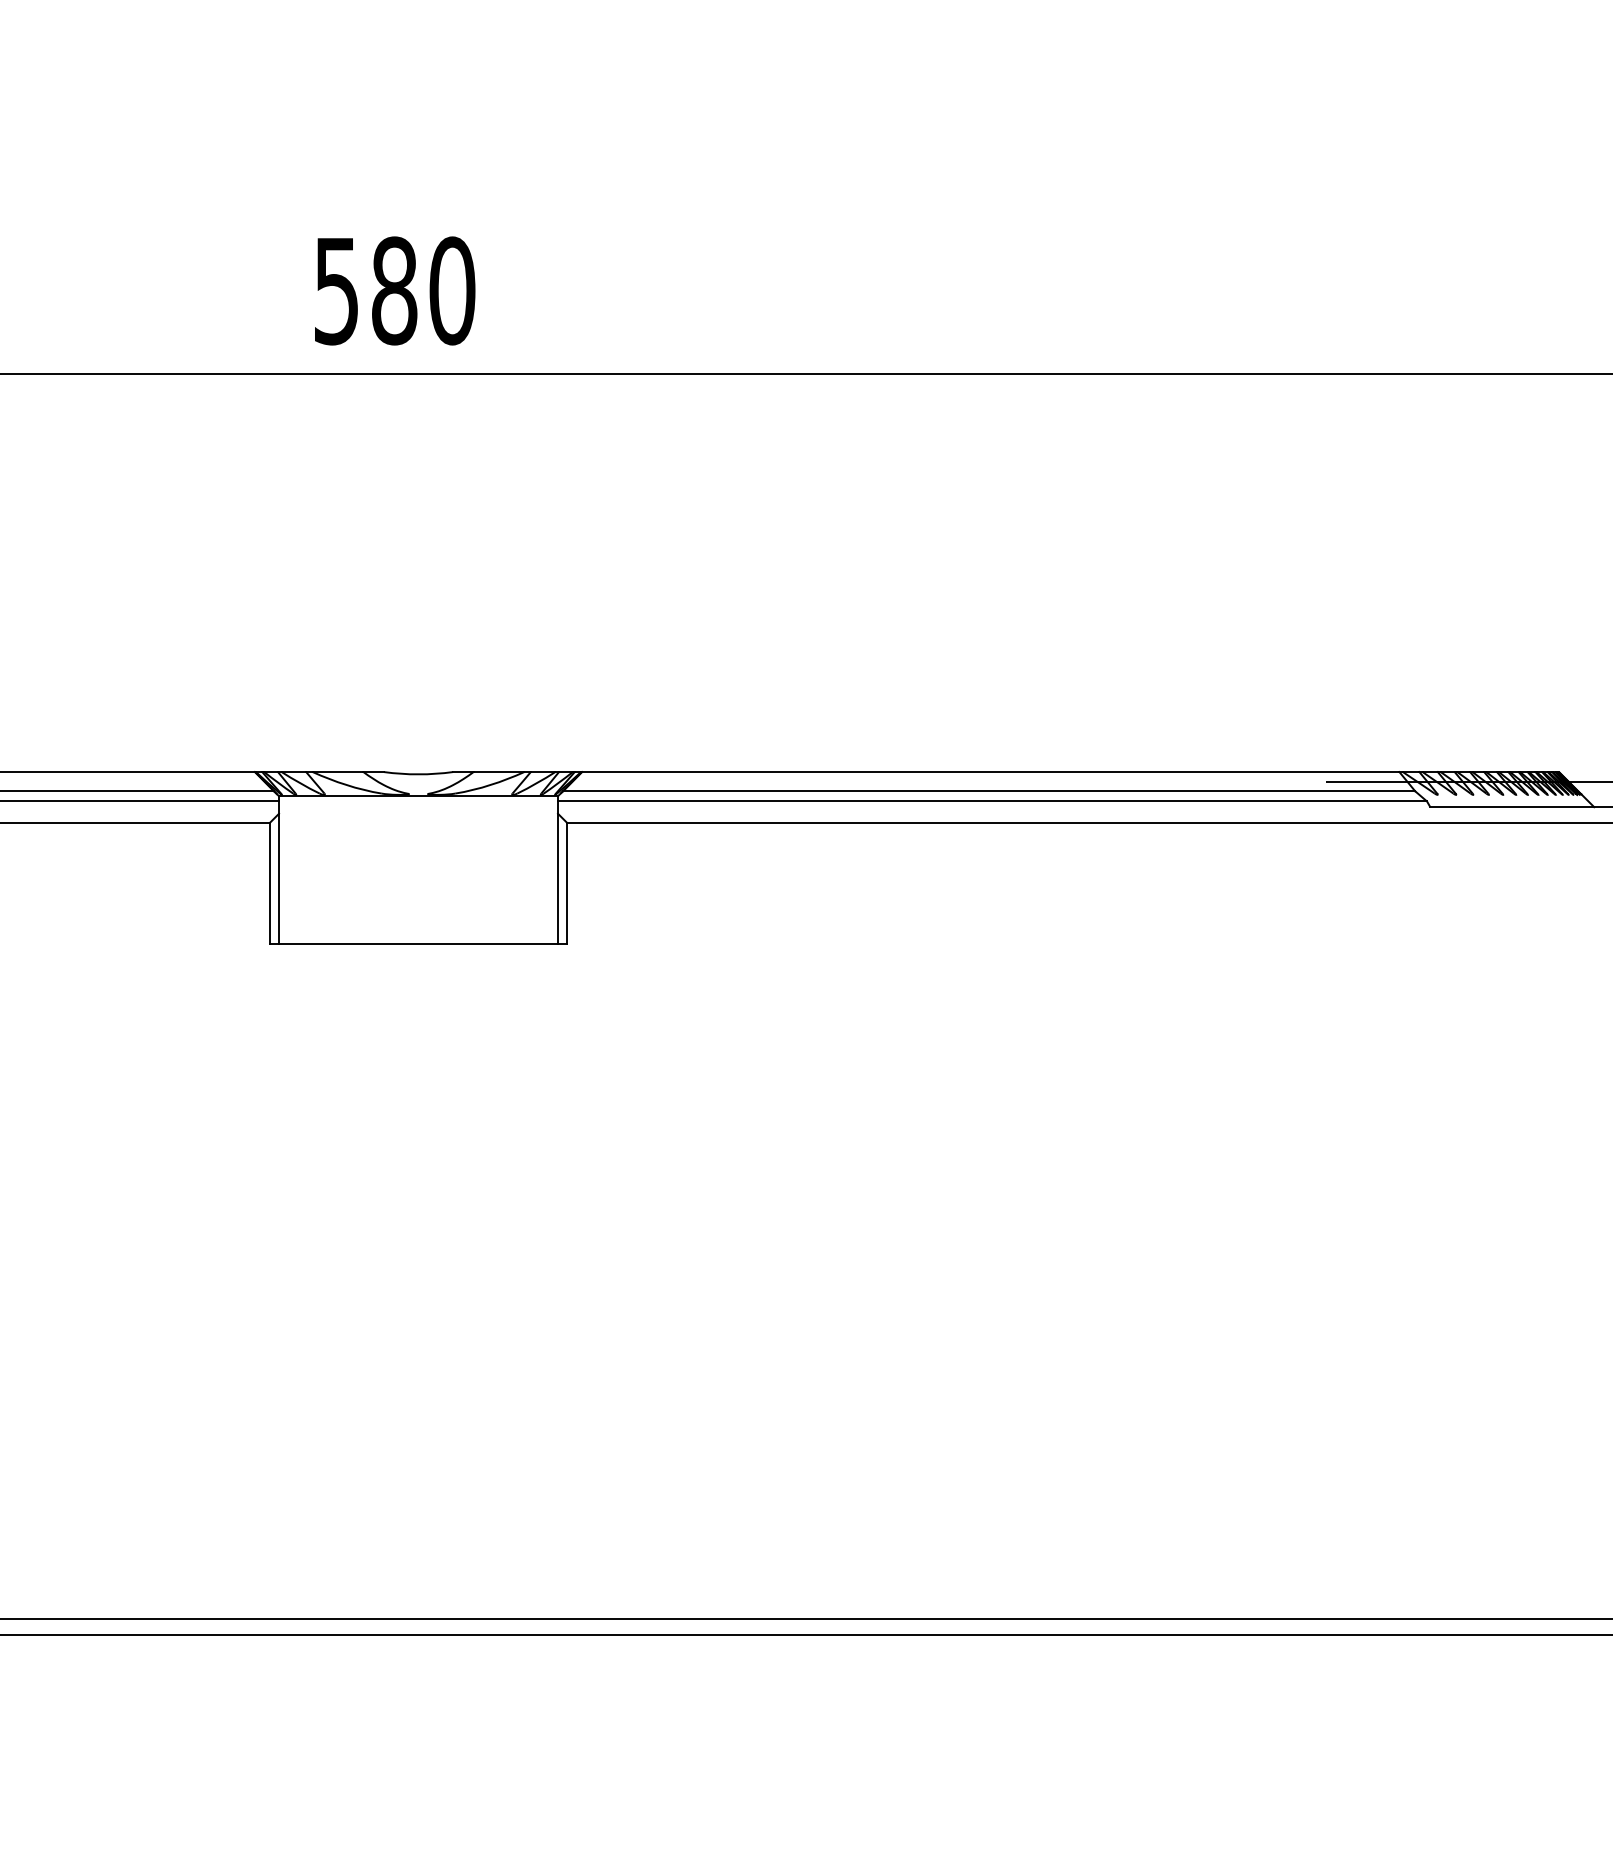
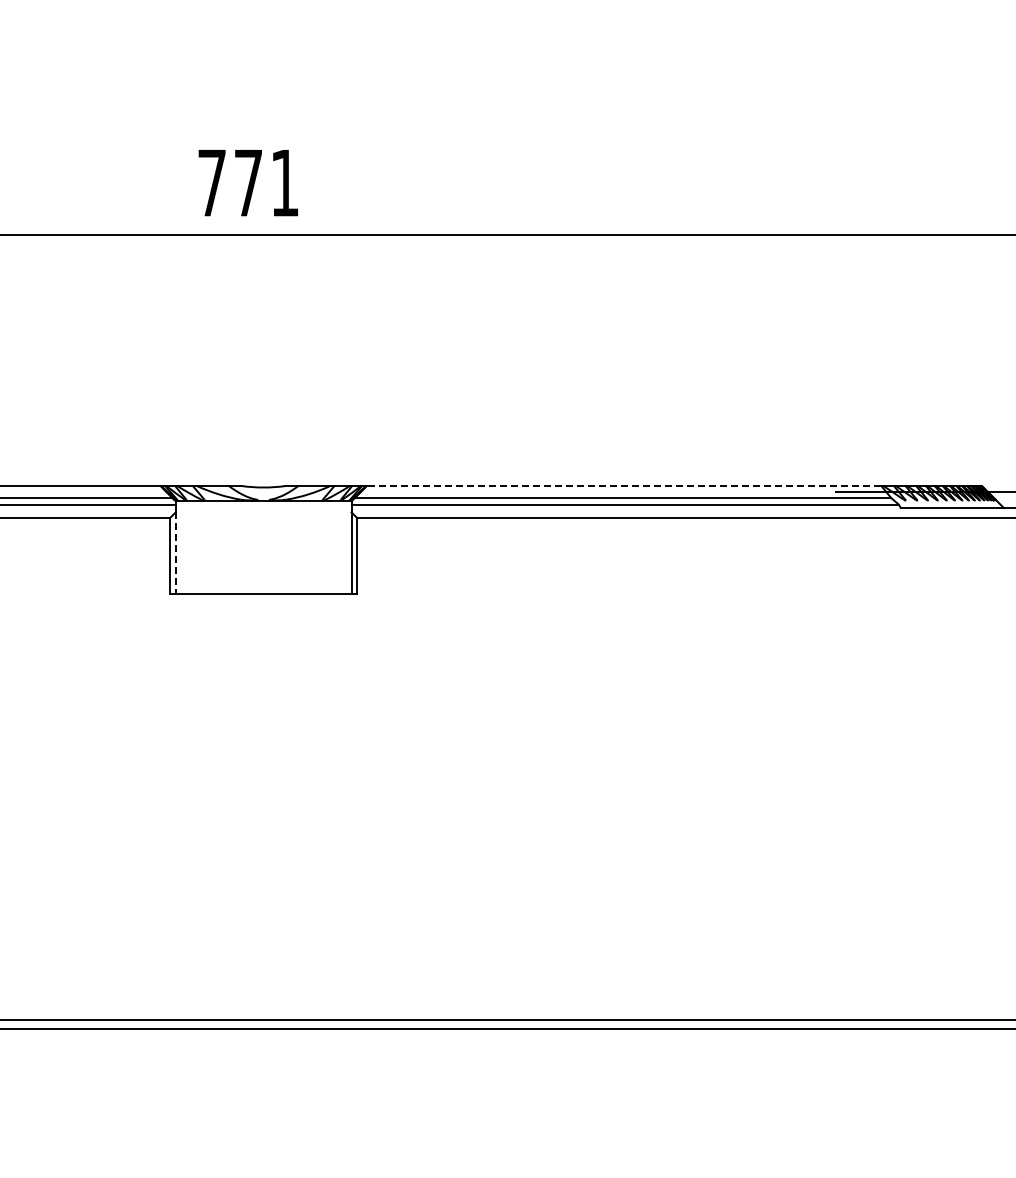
text: (394, 290) -> (248, 182), 580 -> 771
line: (989, 772) -> (623, 486), solid -> dashed
line: (278, 879) -> (175, 553), solid -> dashed

